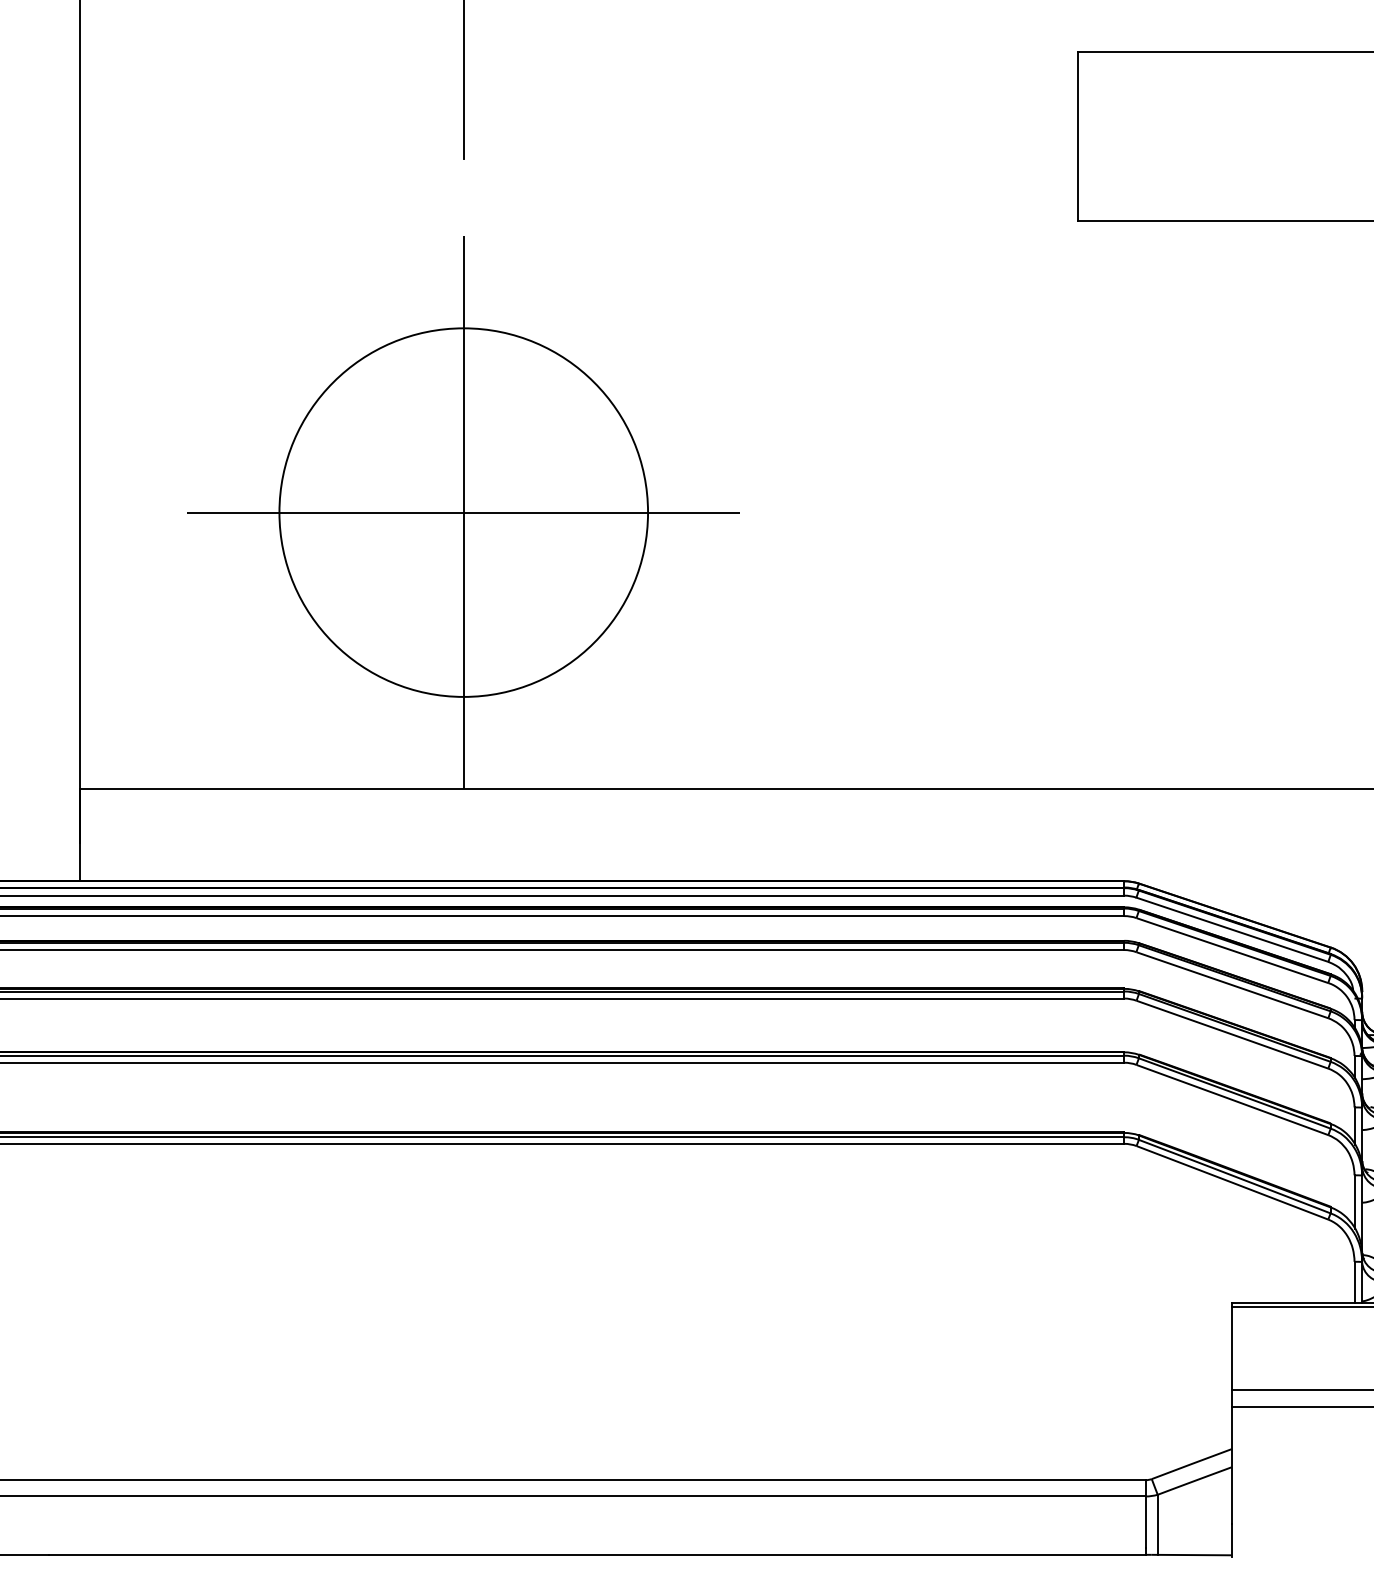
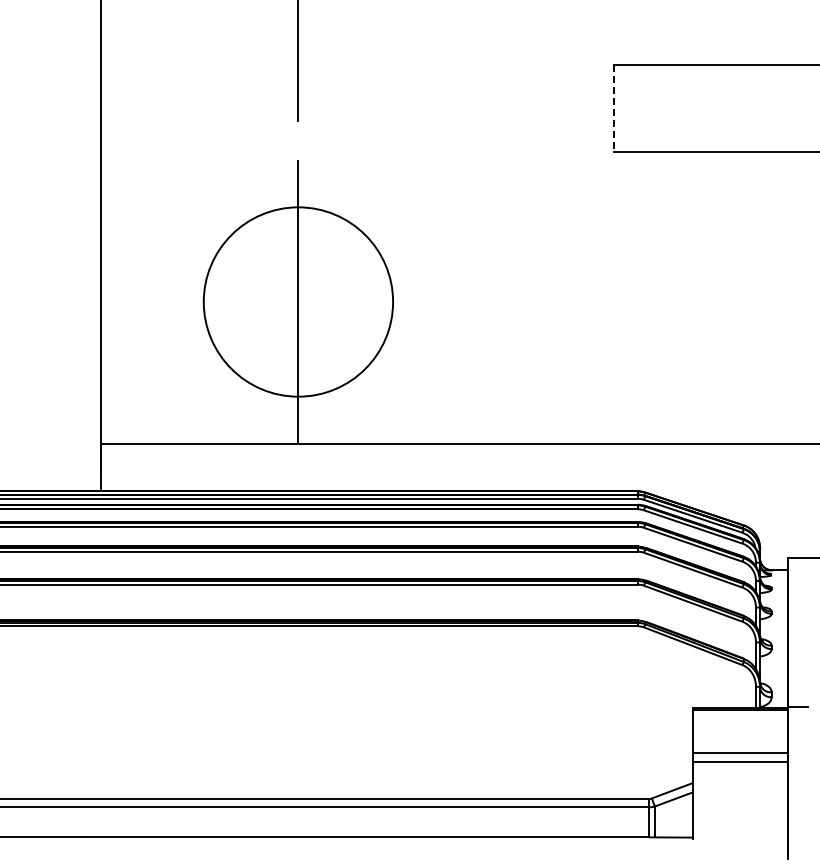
line: (1077, 137) -> (613, 109), solid -> dashed
line: (463, 513) -> (298, 302), removed

